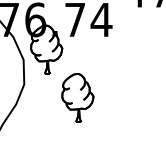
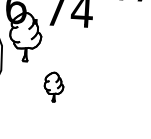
part: (77, 97) -> (53, 86), size x0.6

